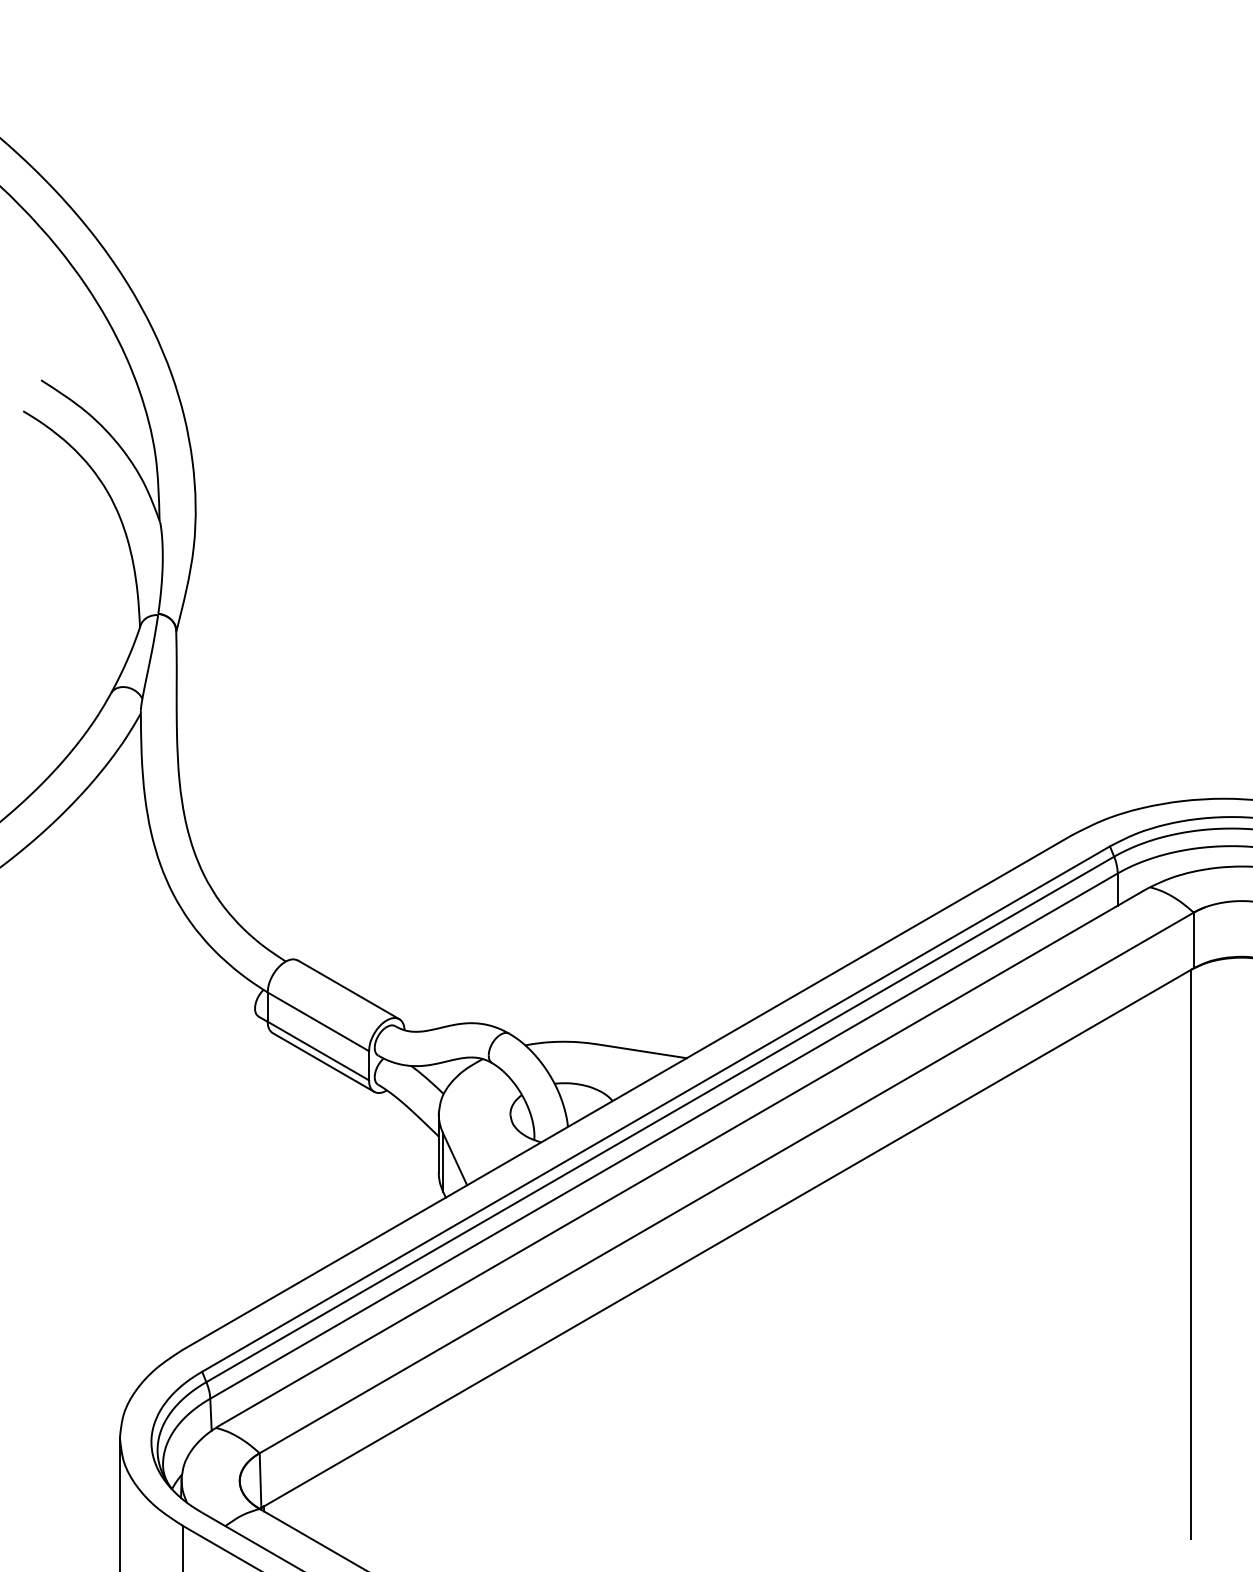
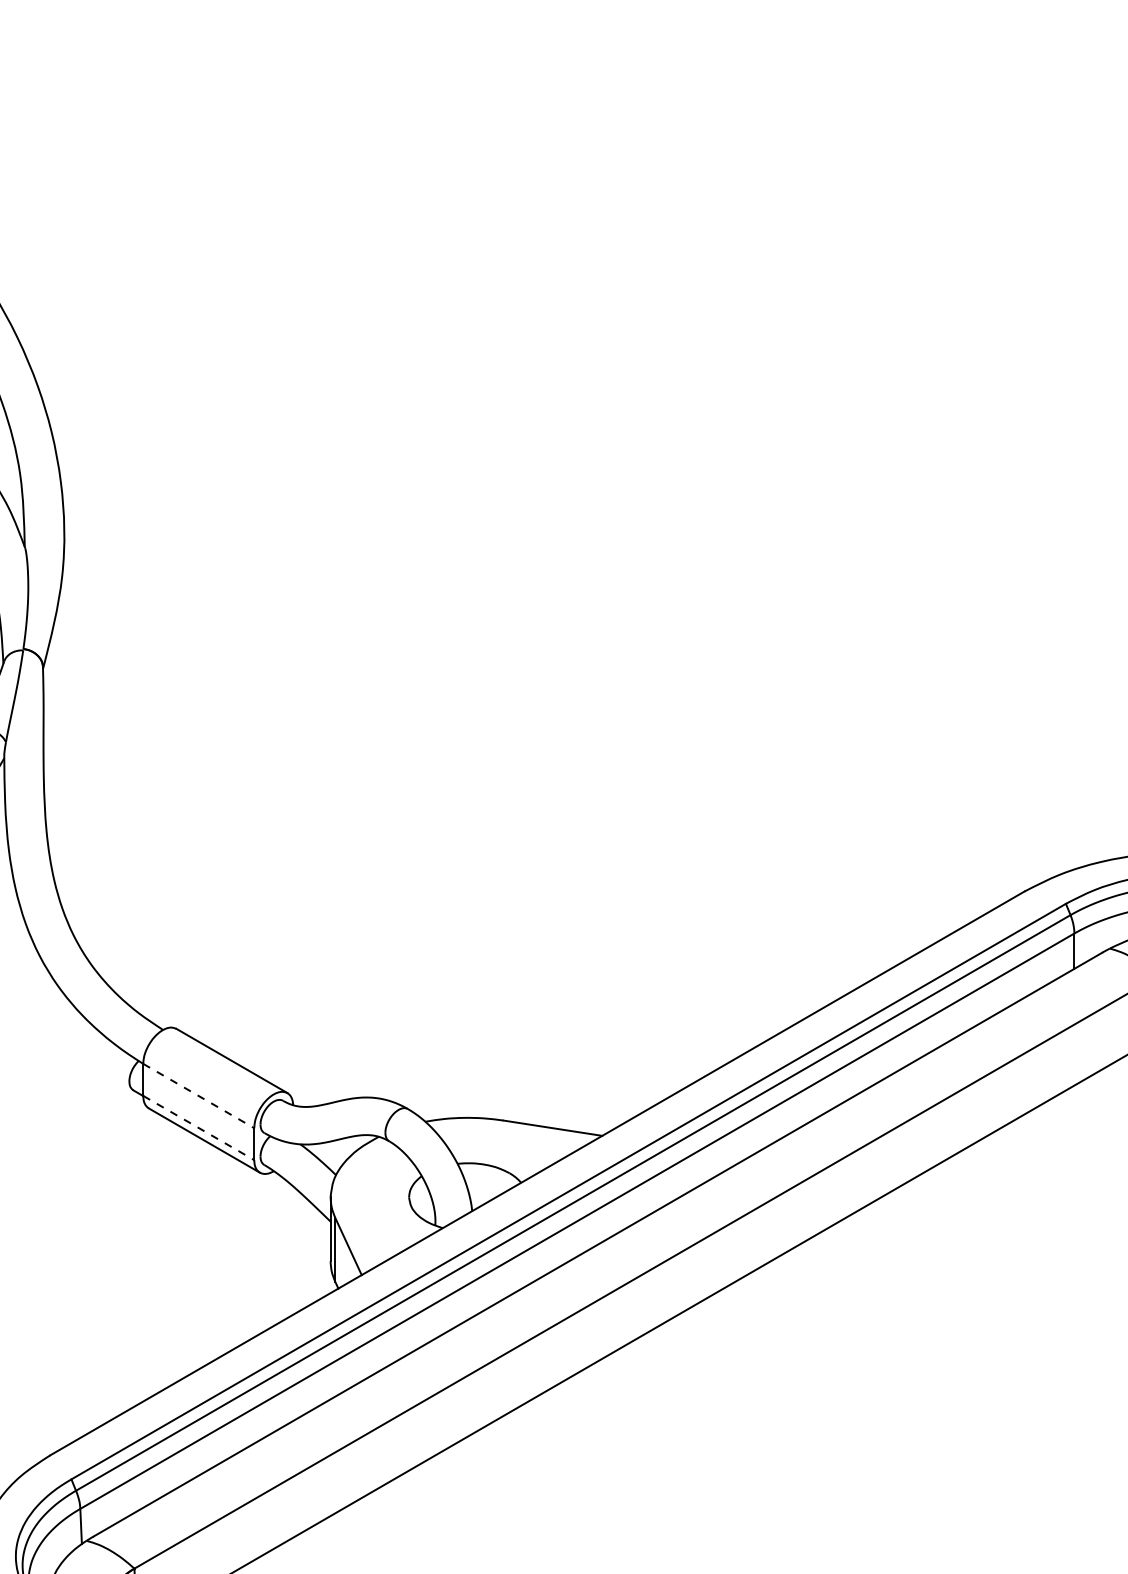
line: (318, 1021) -> (198, 1095), solid -> dashed
line: (318, 1051) -> (198, 1128), solid -> dashed

